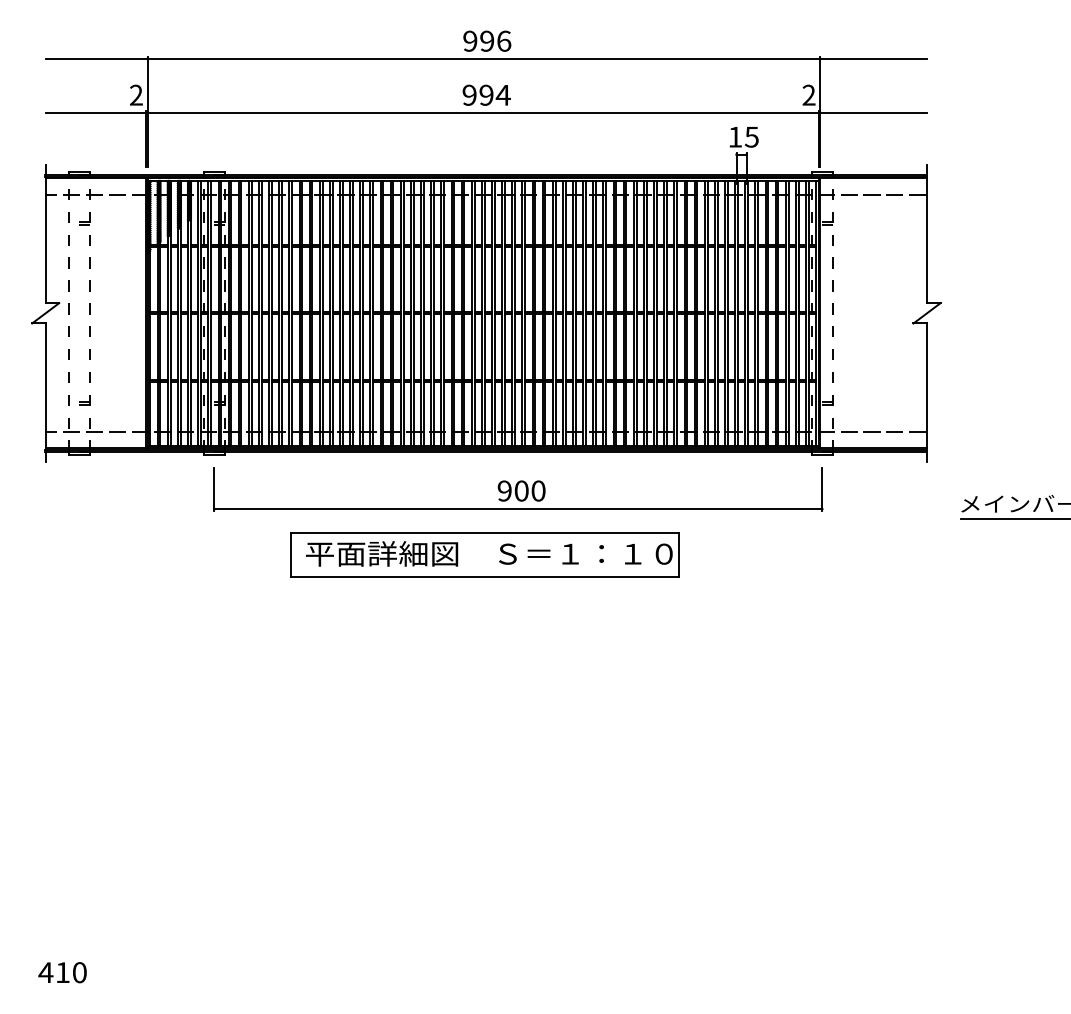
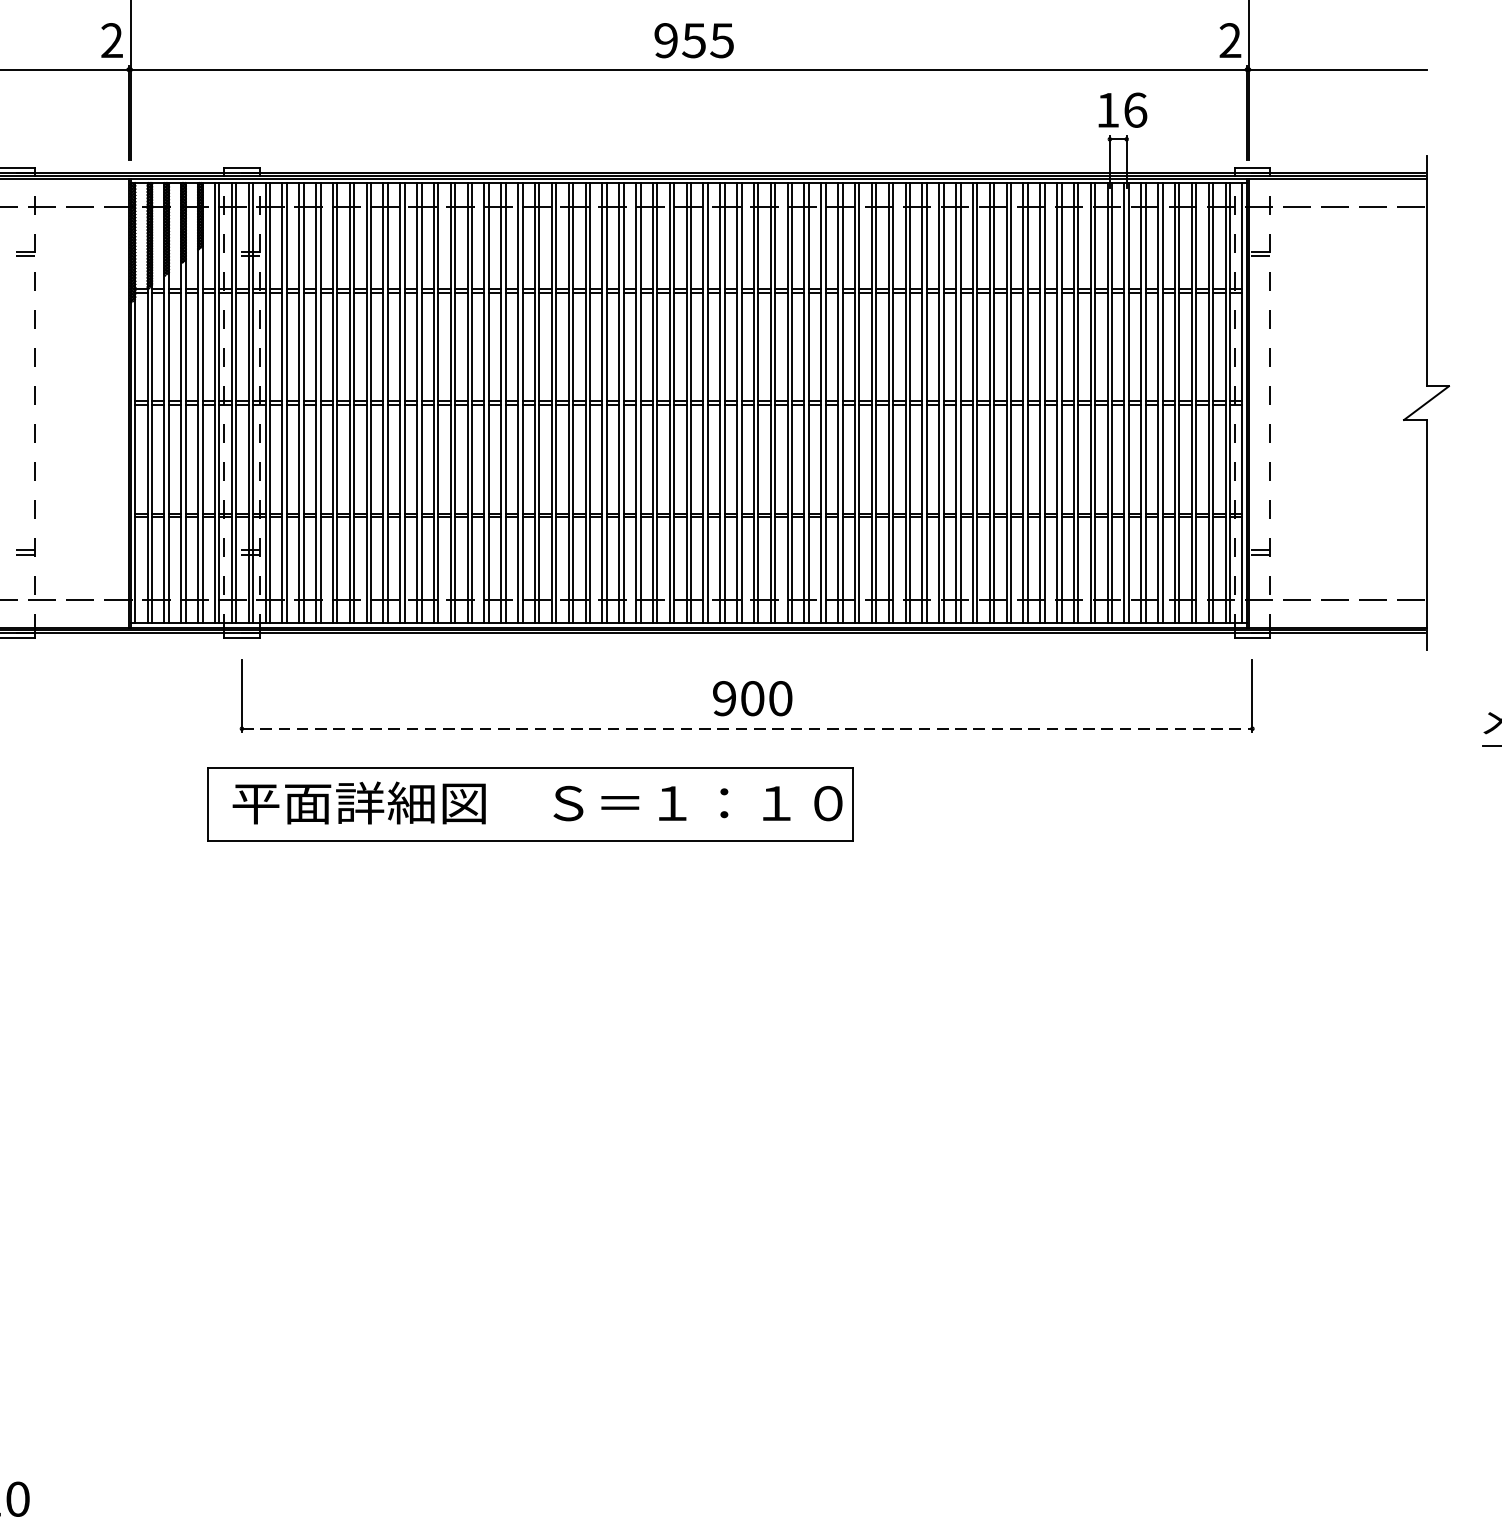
text: (494, 94) -> (707, 39), 994 -> 955
text: (751, 136) -> (1134, 109), 15 -> 16
line: (518, 509) -> (747, 729), solid -> dashed
part: (484, 554) -> (529, 804), moved

